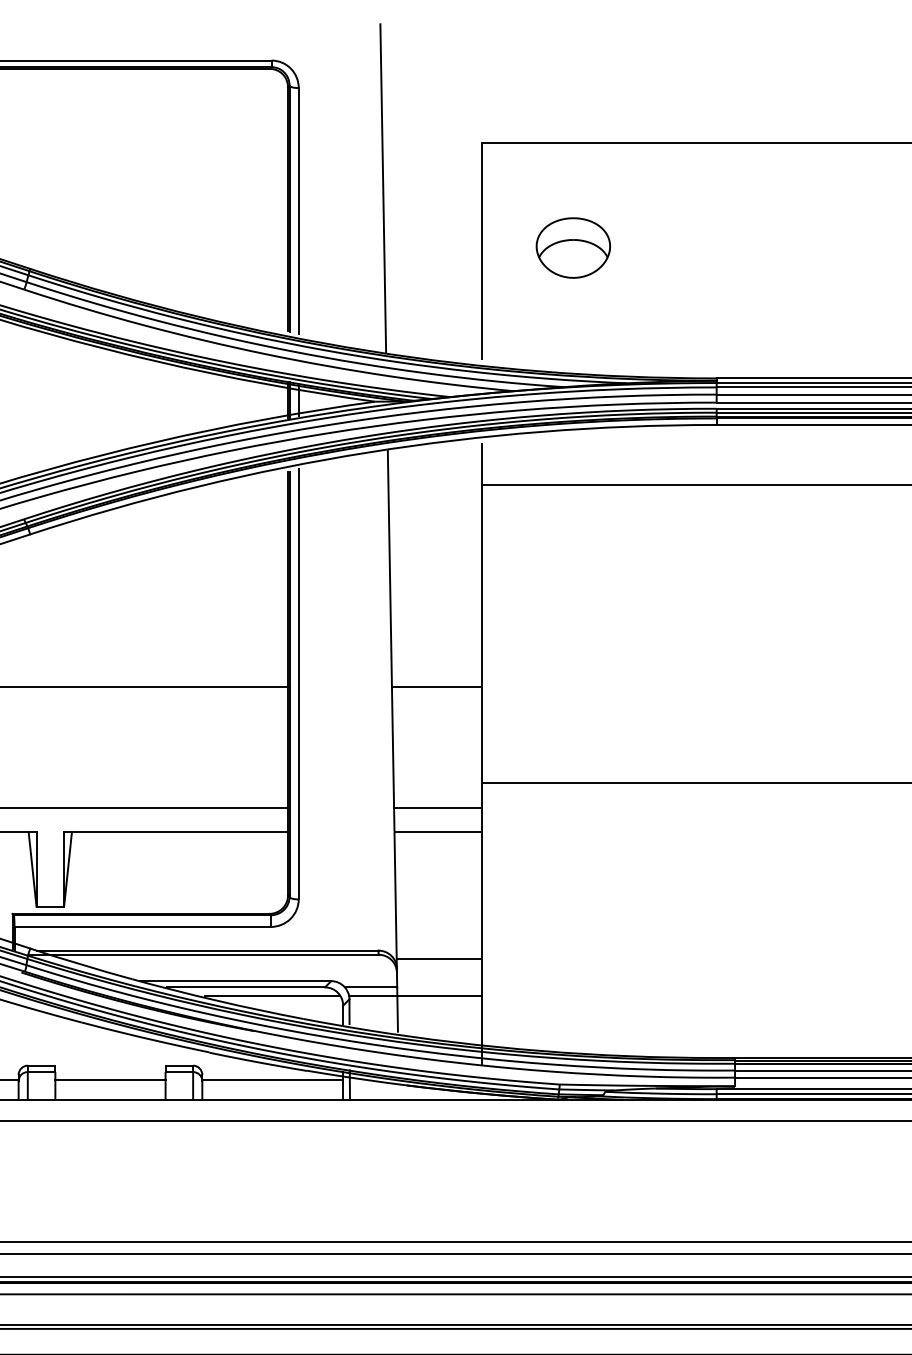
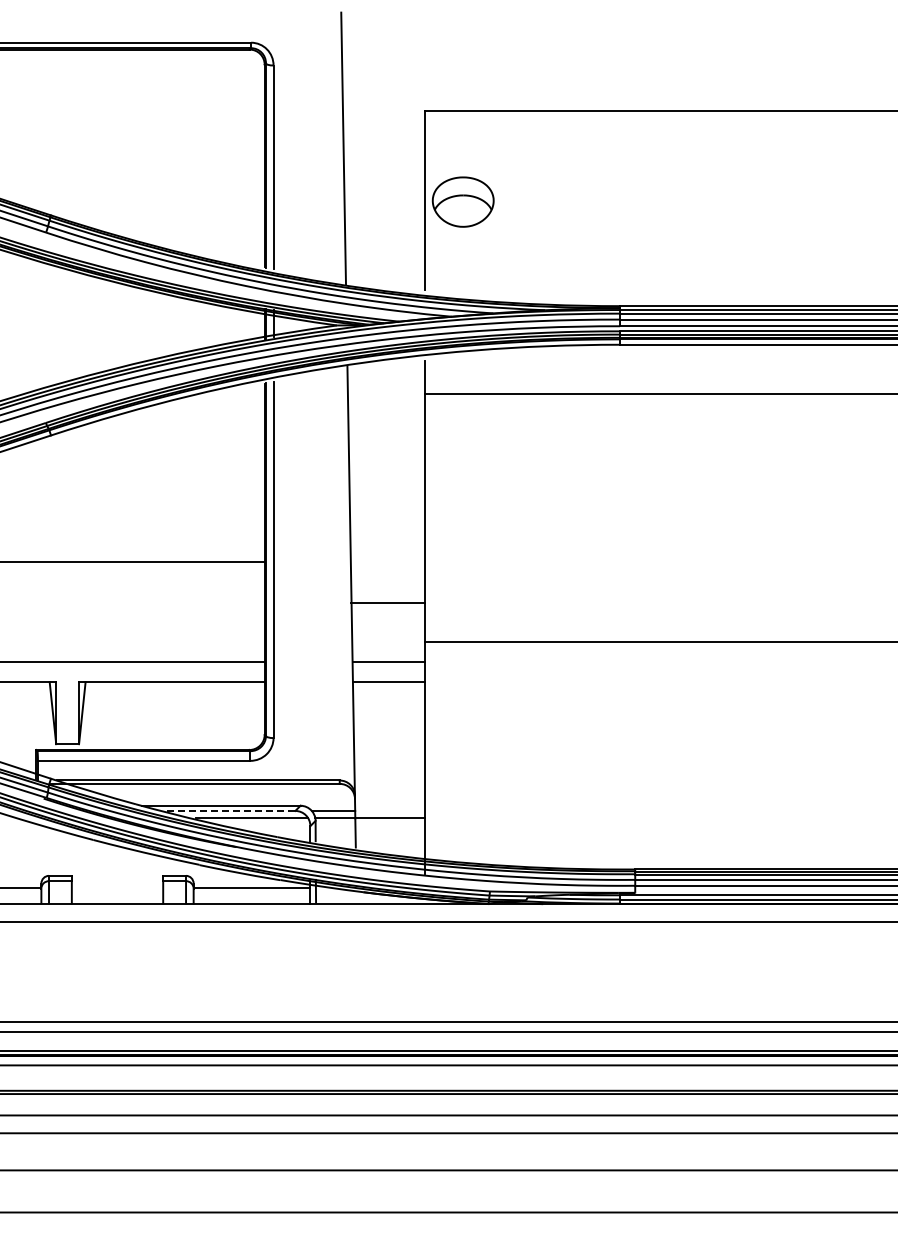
part: (572, 247) -> (462, 201), moved
line: (436, 687) -> (387, 603), moved
line: (438, 959) -> (389, 787), removed
line: (245, 986) -> (229, 810), solid -> dashed
line: (110, 1079) -> (117, 887), removed

